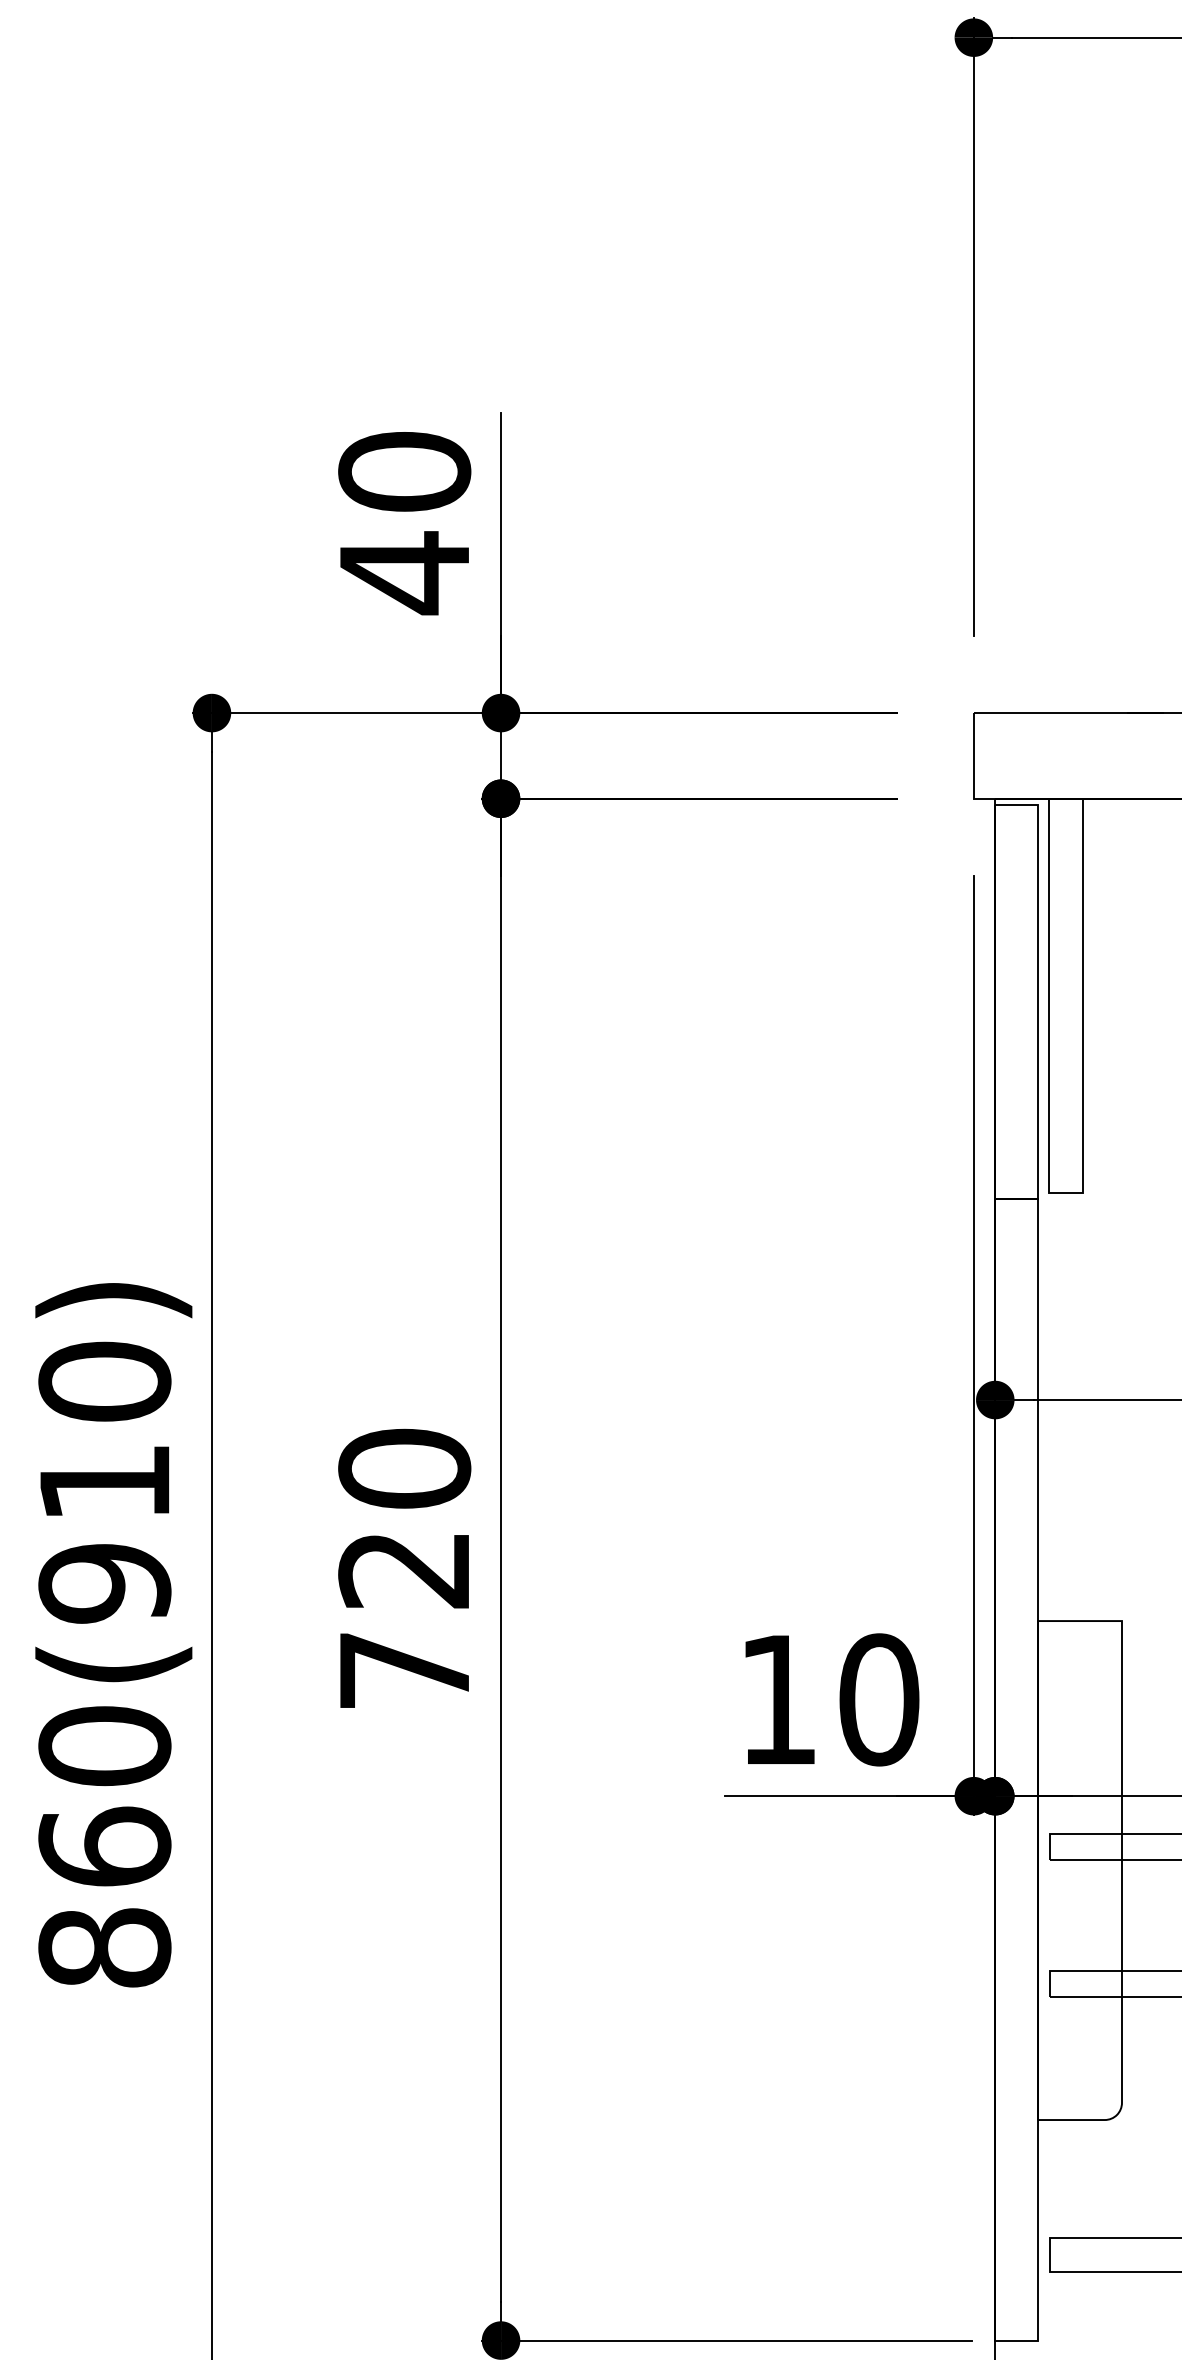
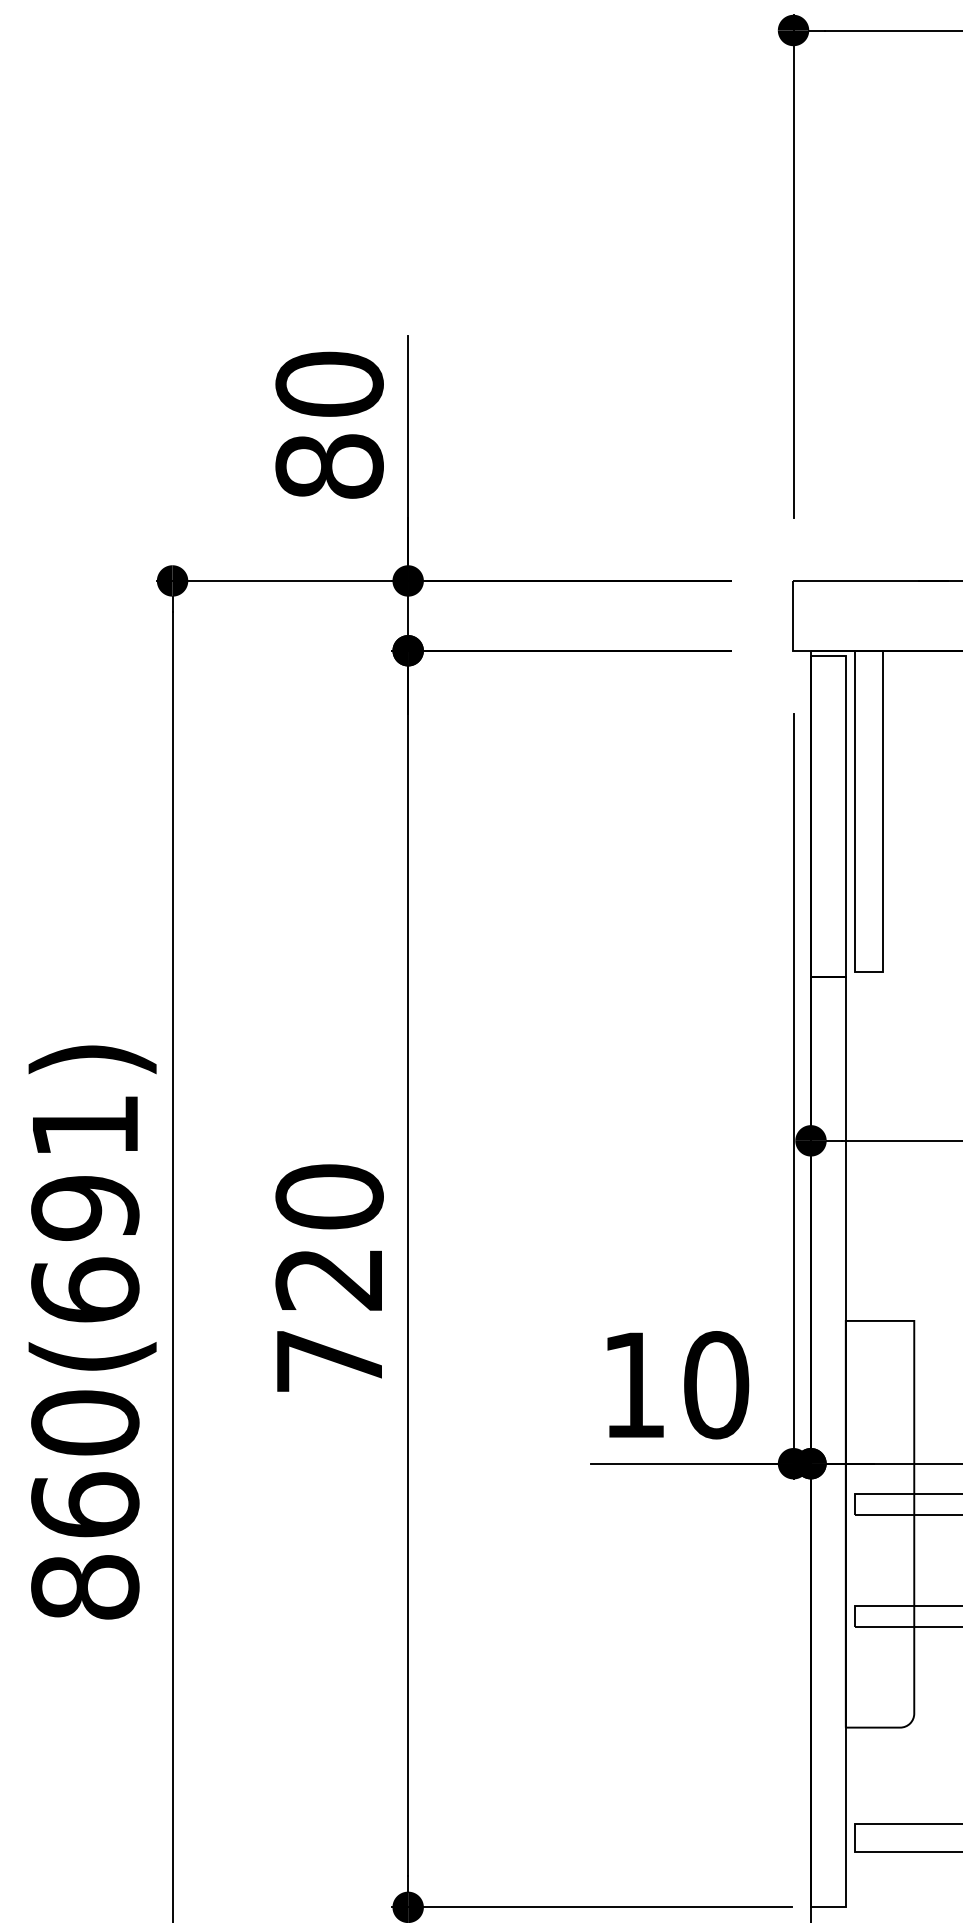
text: (404, 573) -> (329, 467), 40 -> 80
text: (104, 1482) -> (85, 1208), 860(910) -> 860(691)

